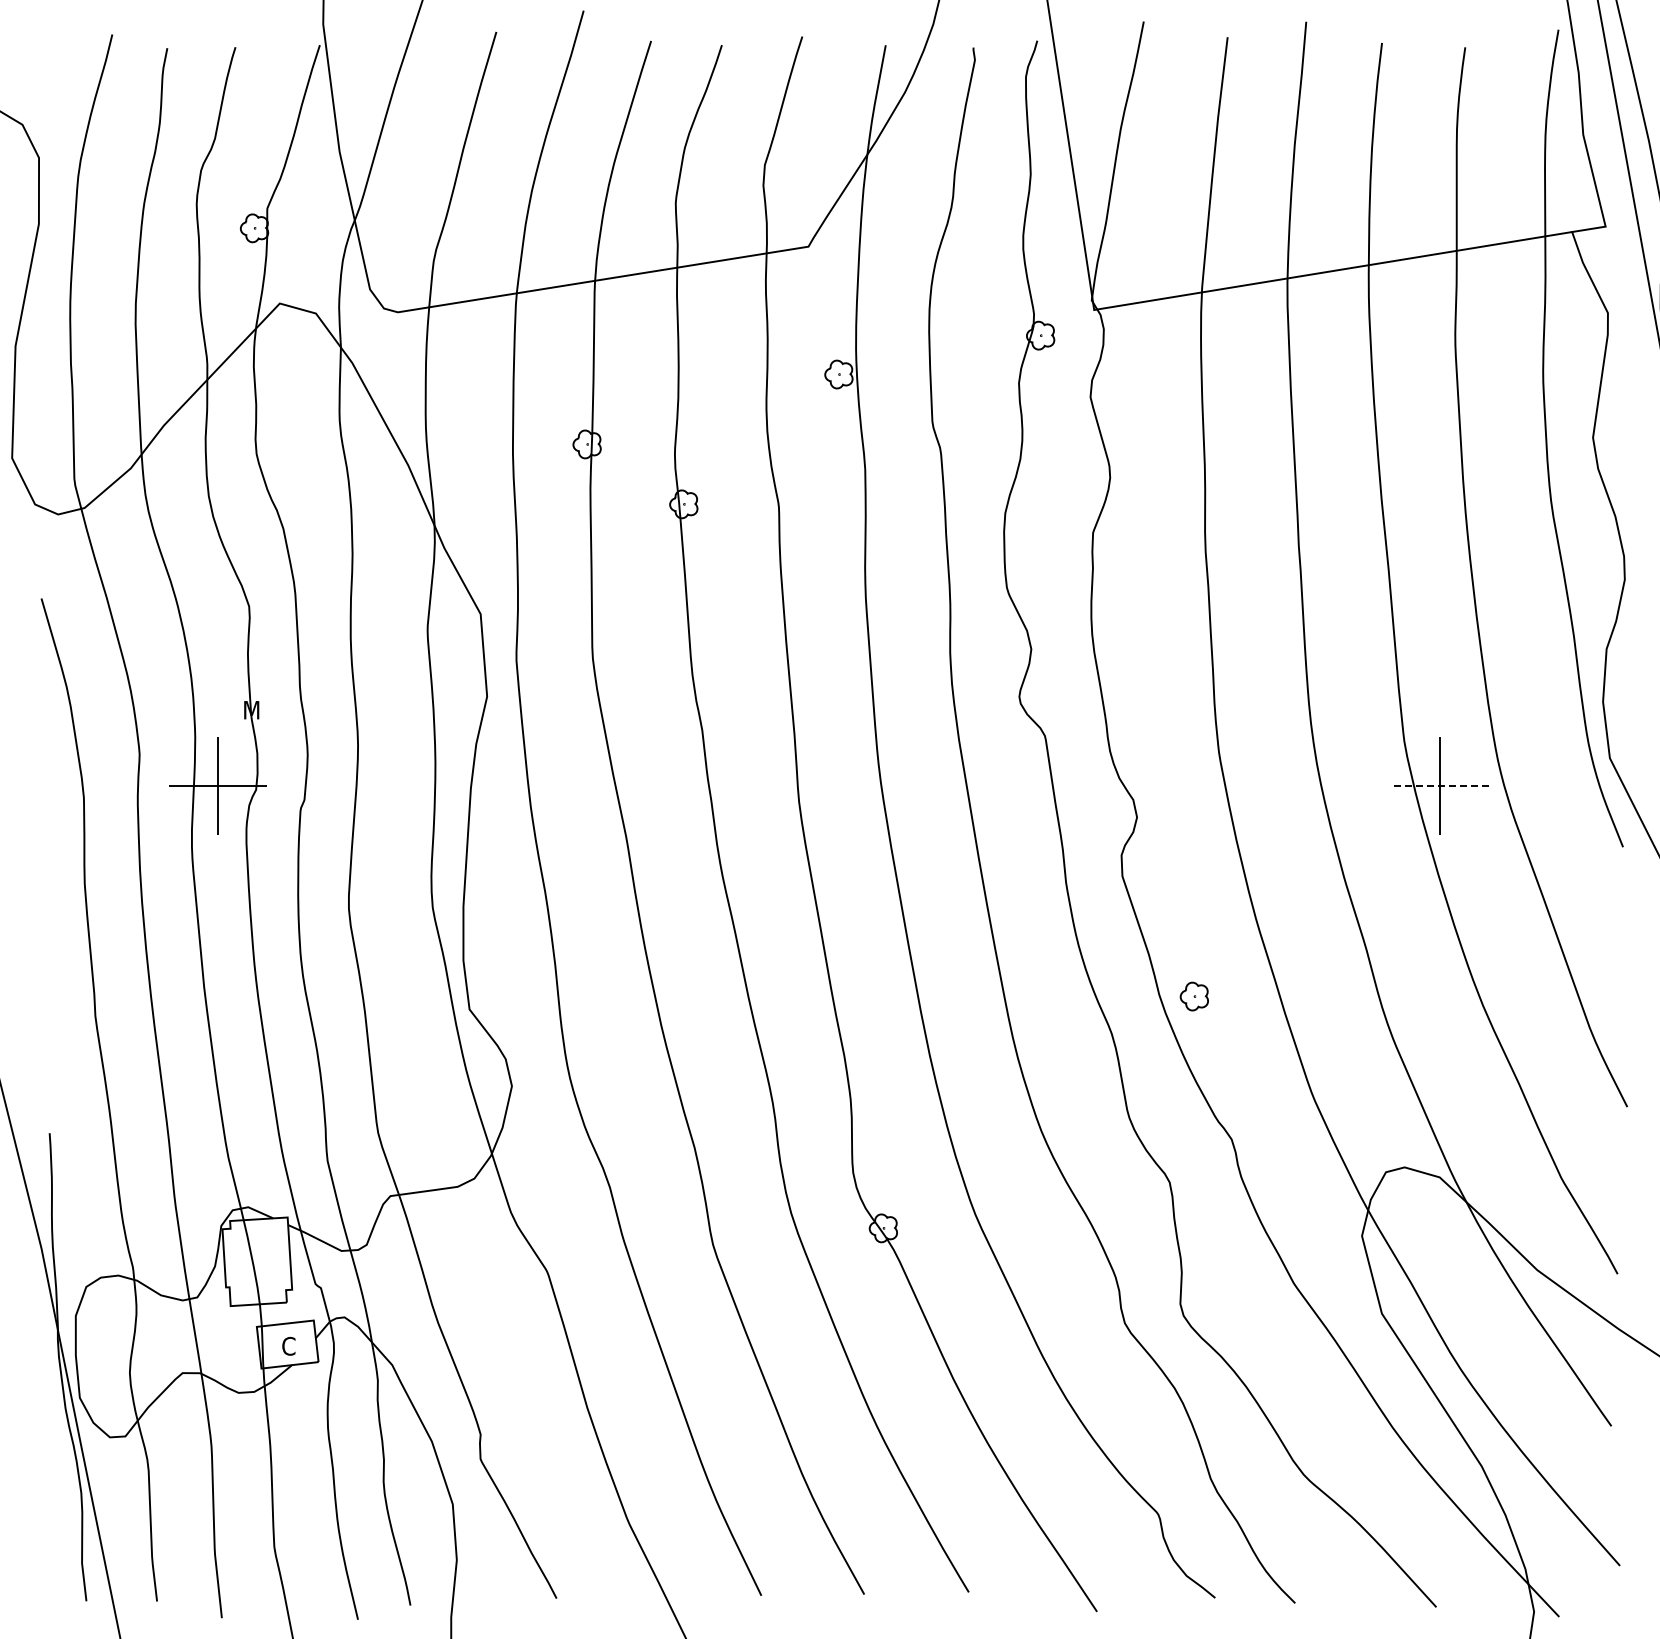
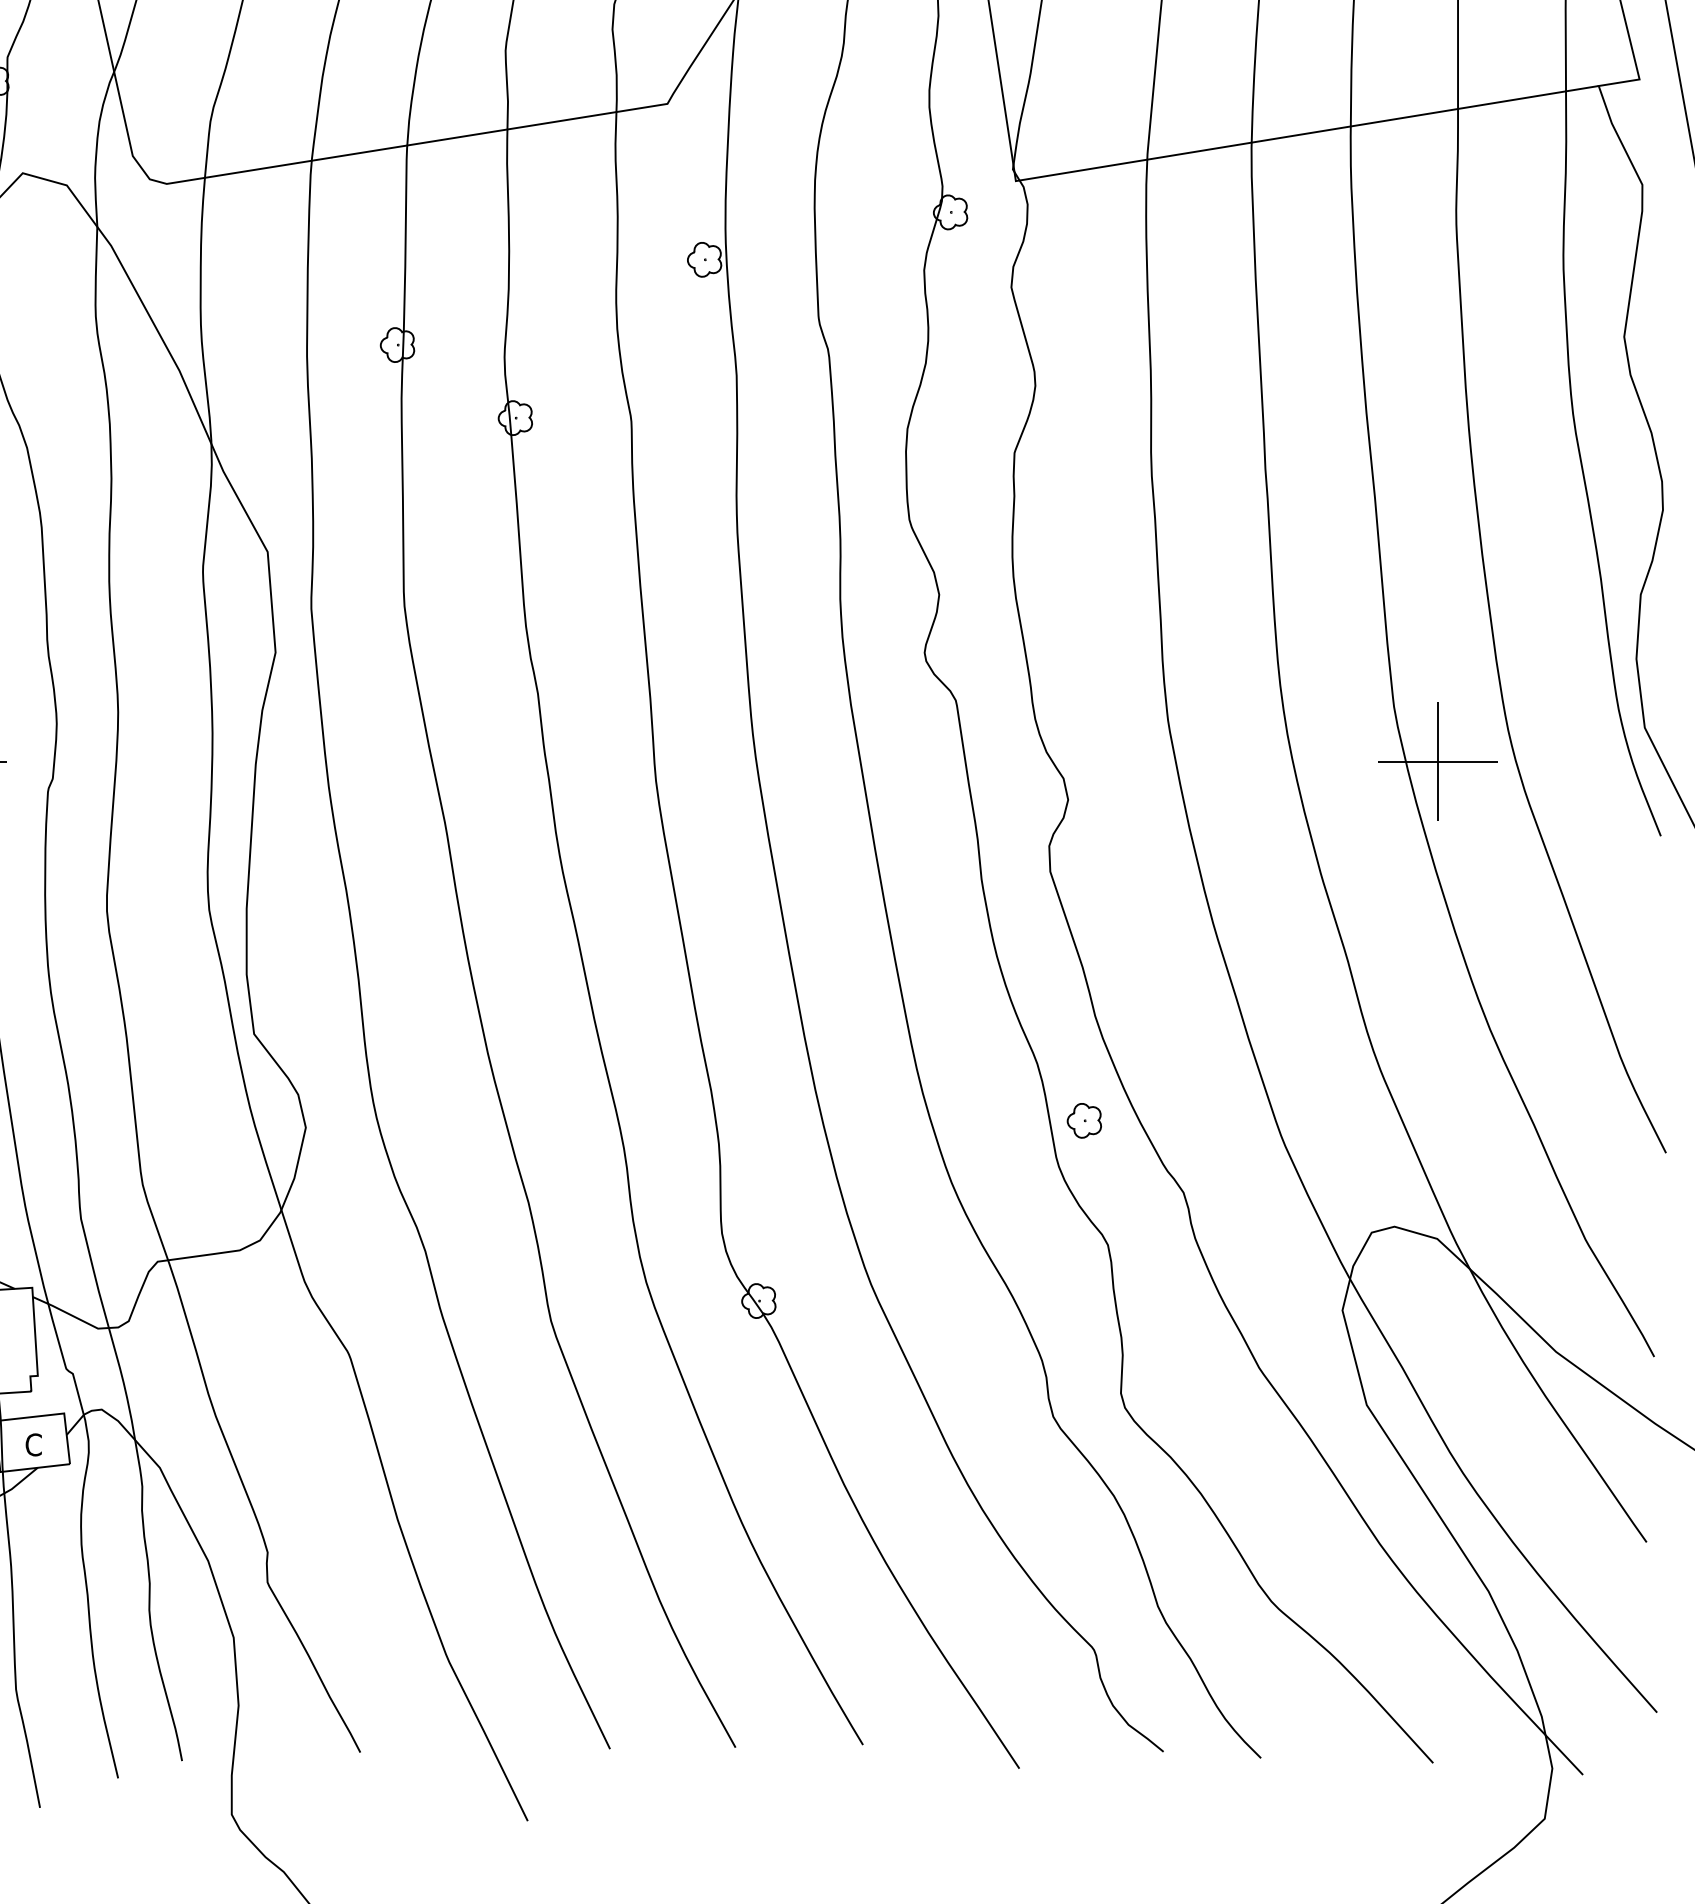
line: (1440, 786) -> (1438, 762), dashed -> solid
part: (1193, 996) -> (1083, 1120), moved

